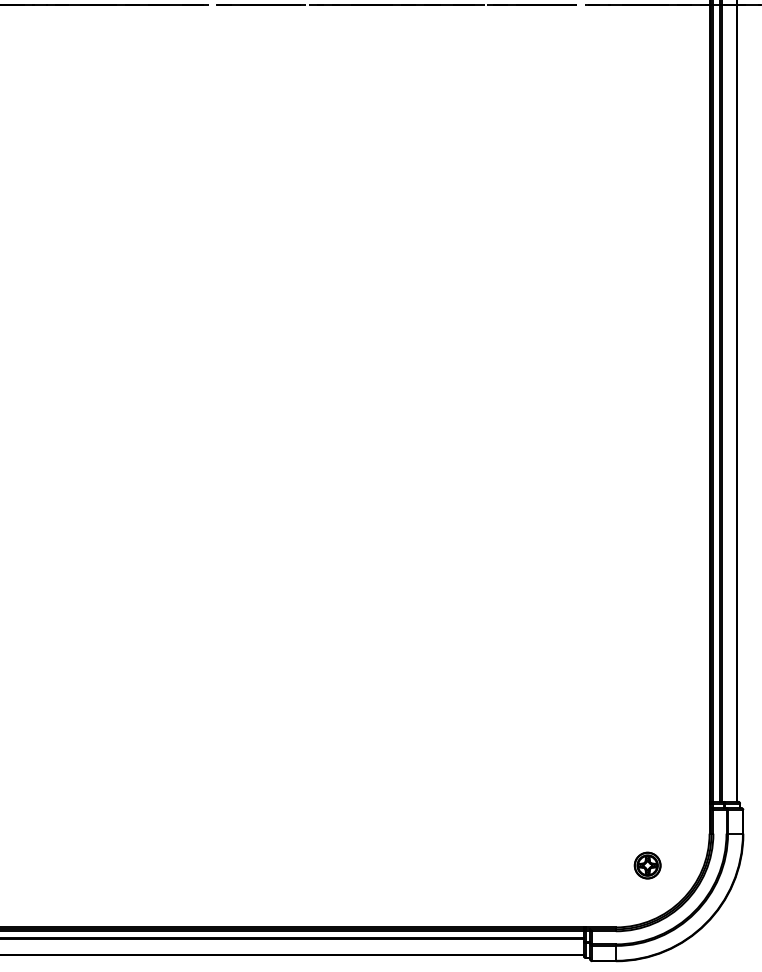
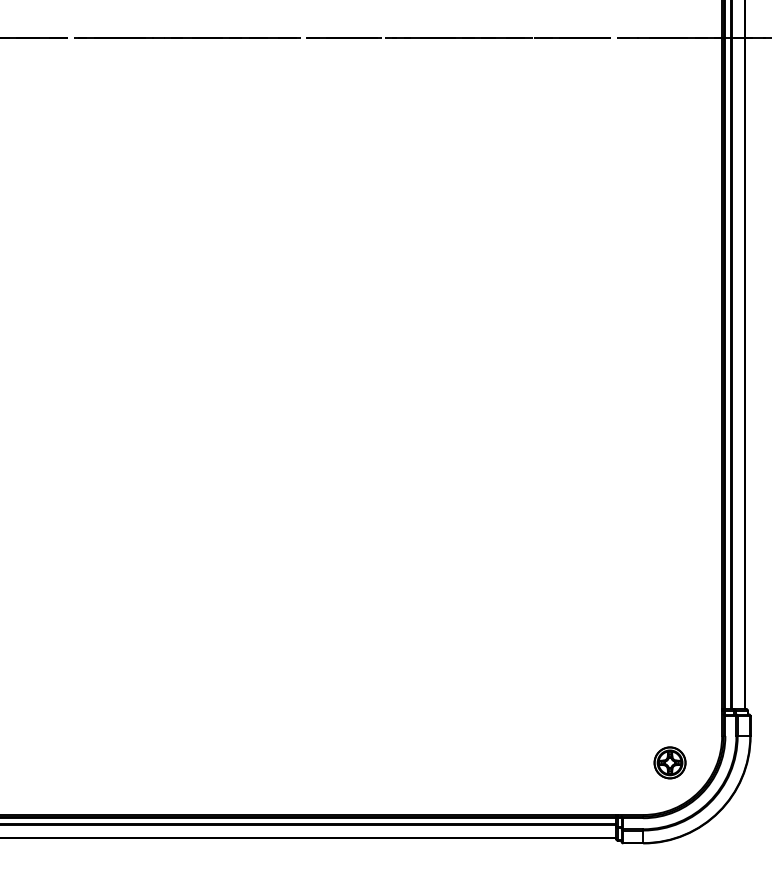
part: (647, 865) -> (669, 762), size x1.43

